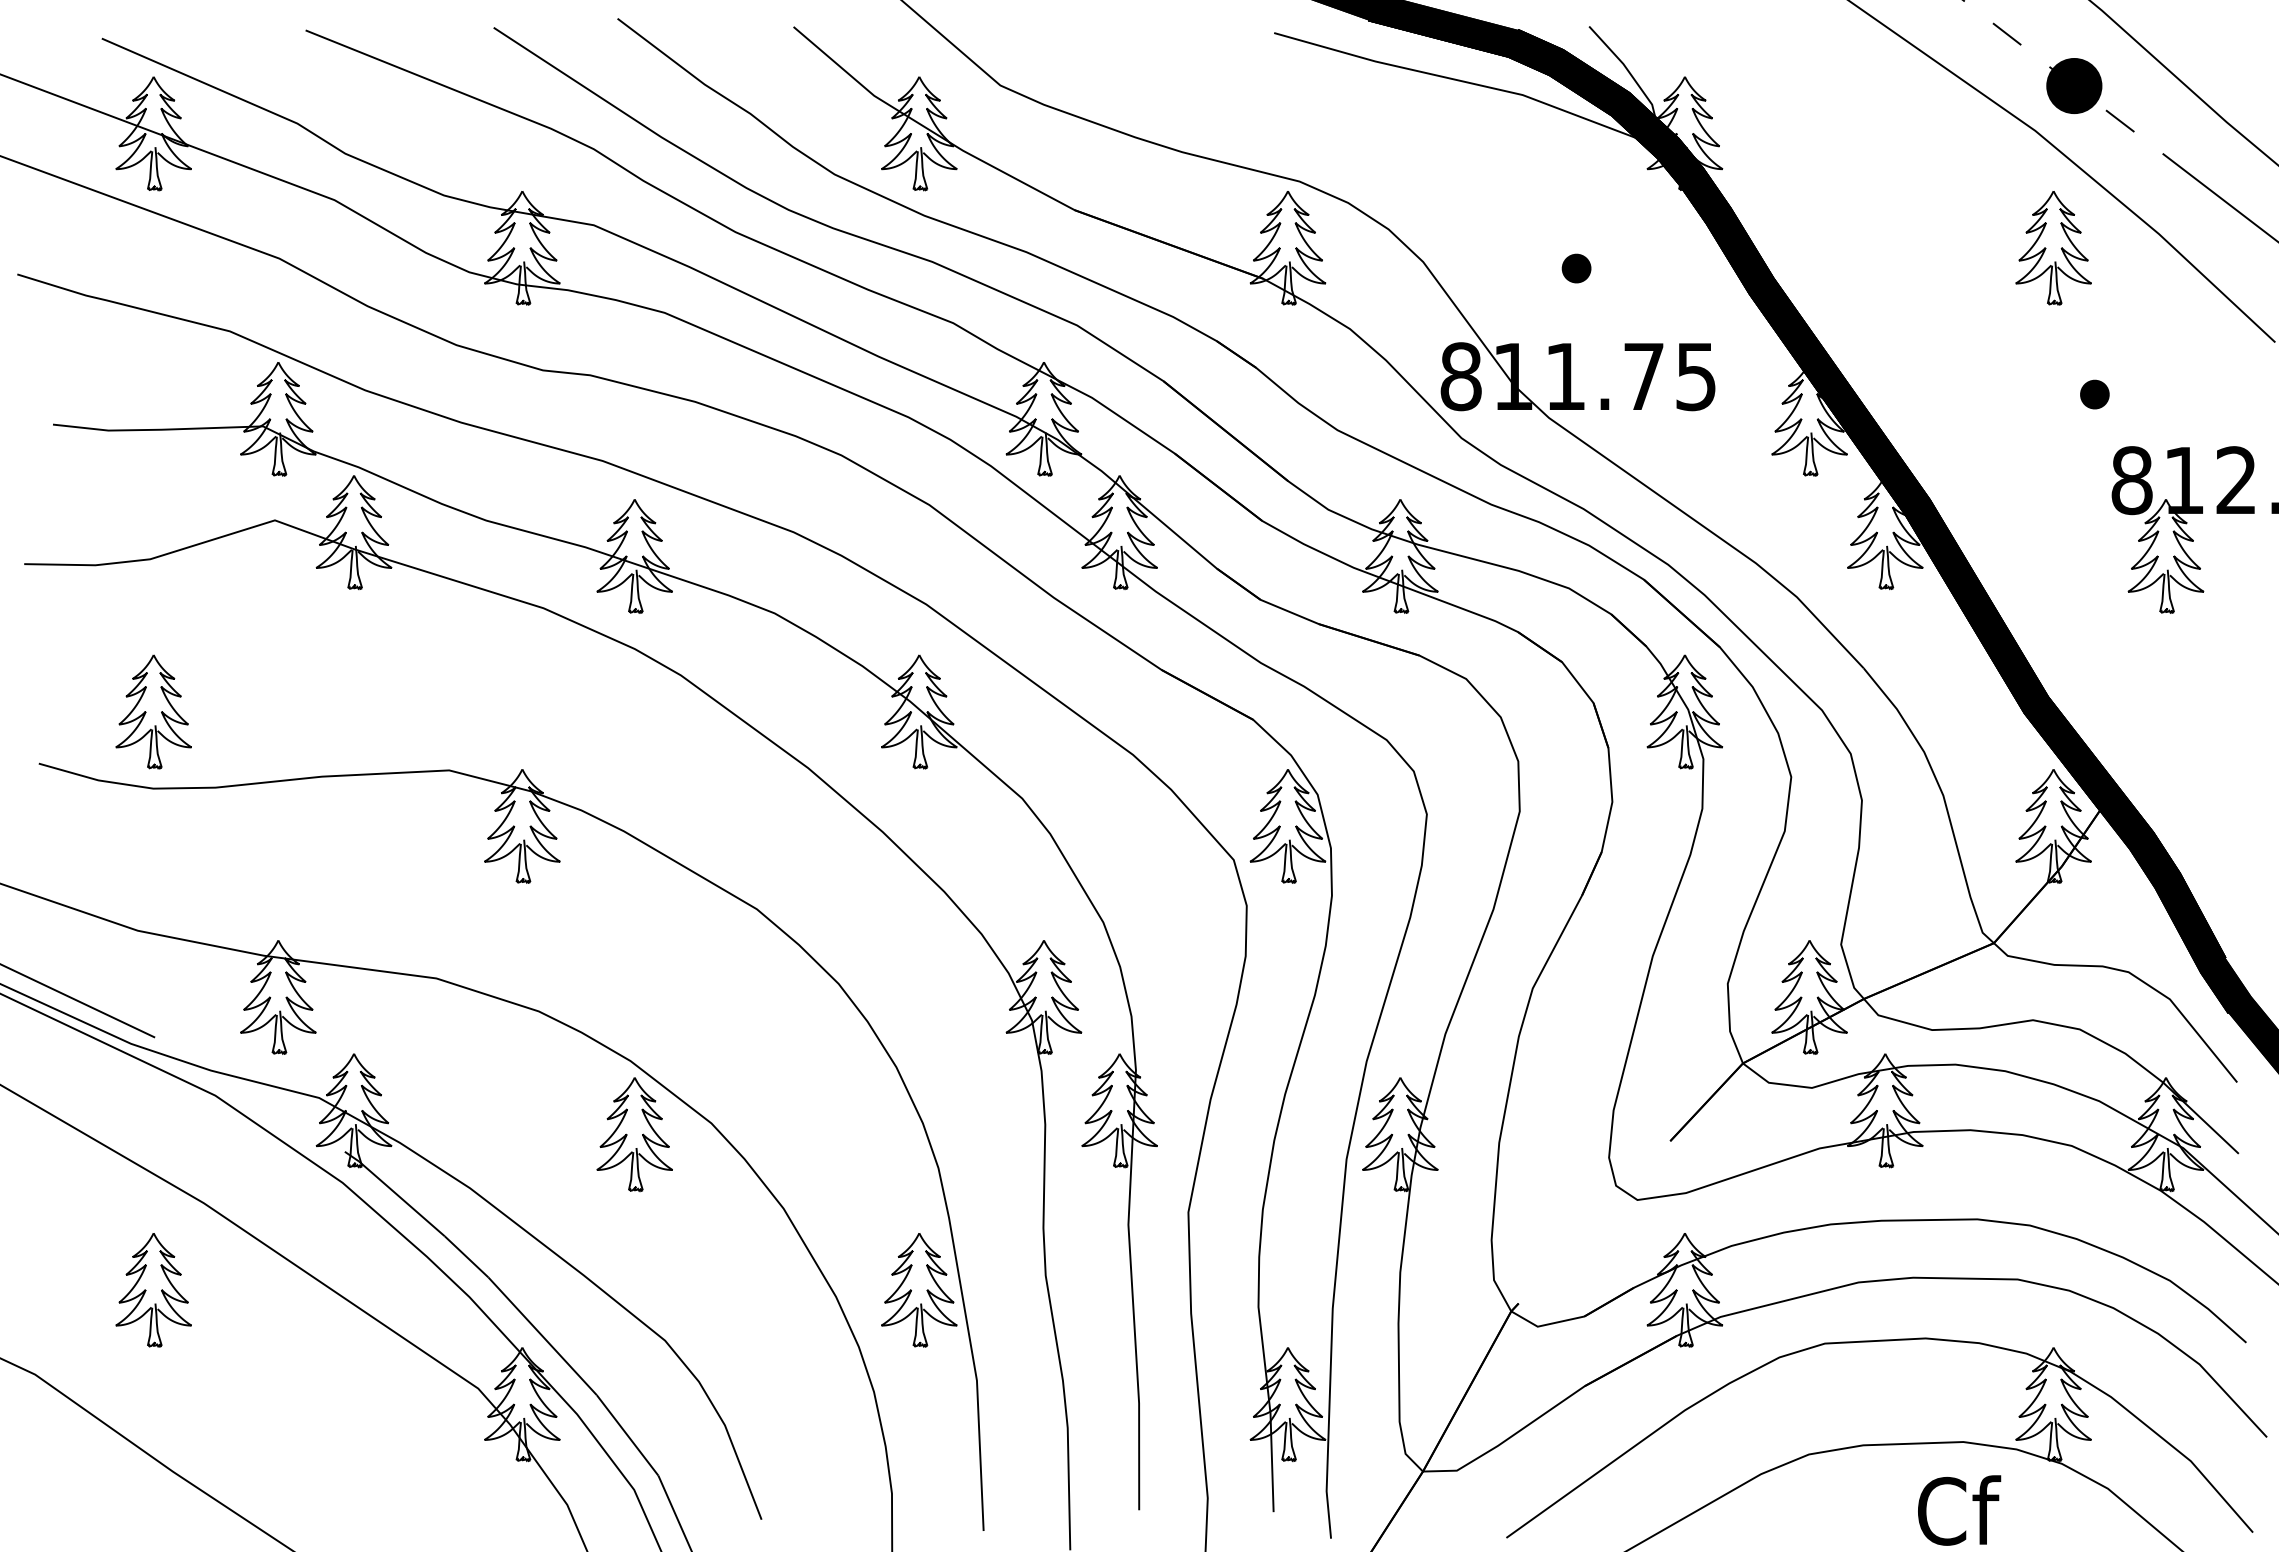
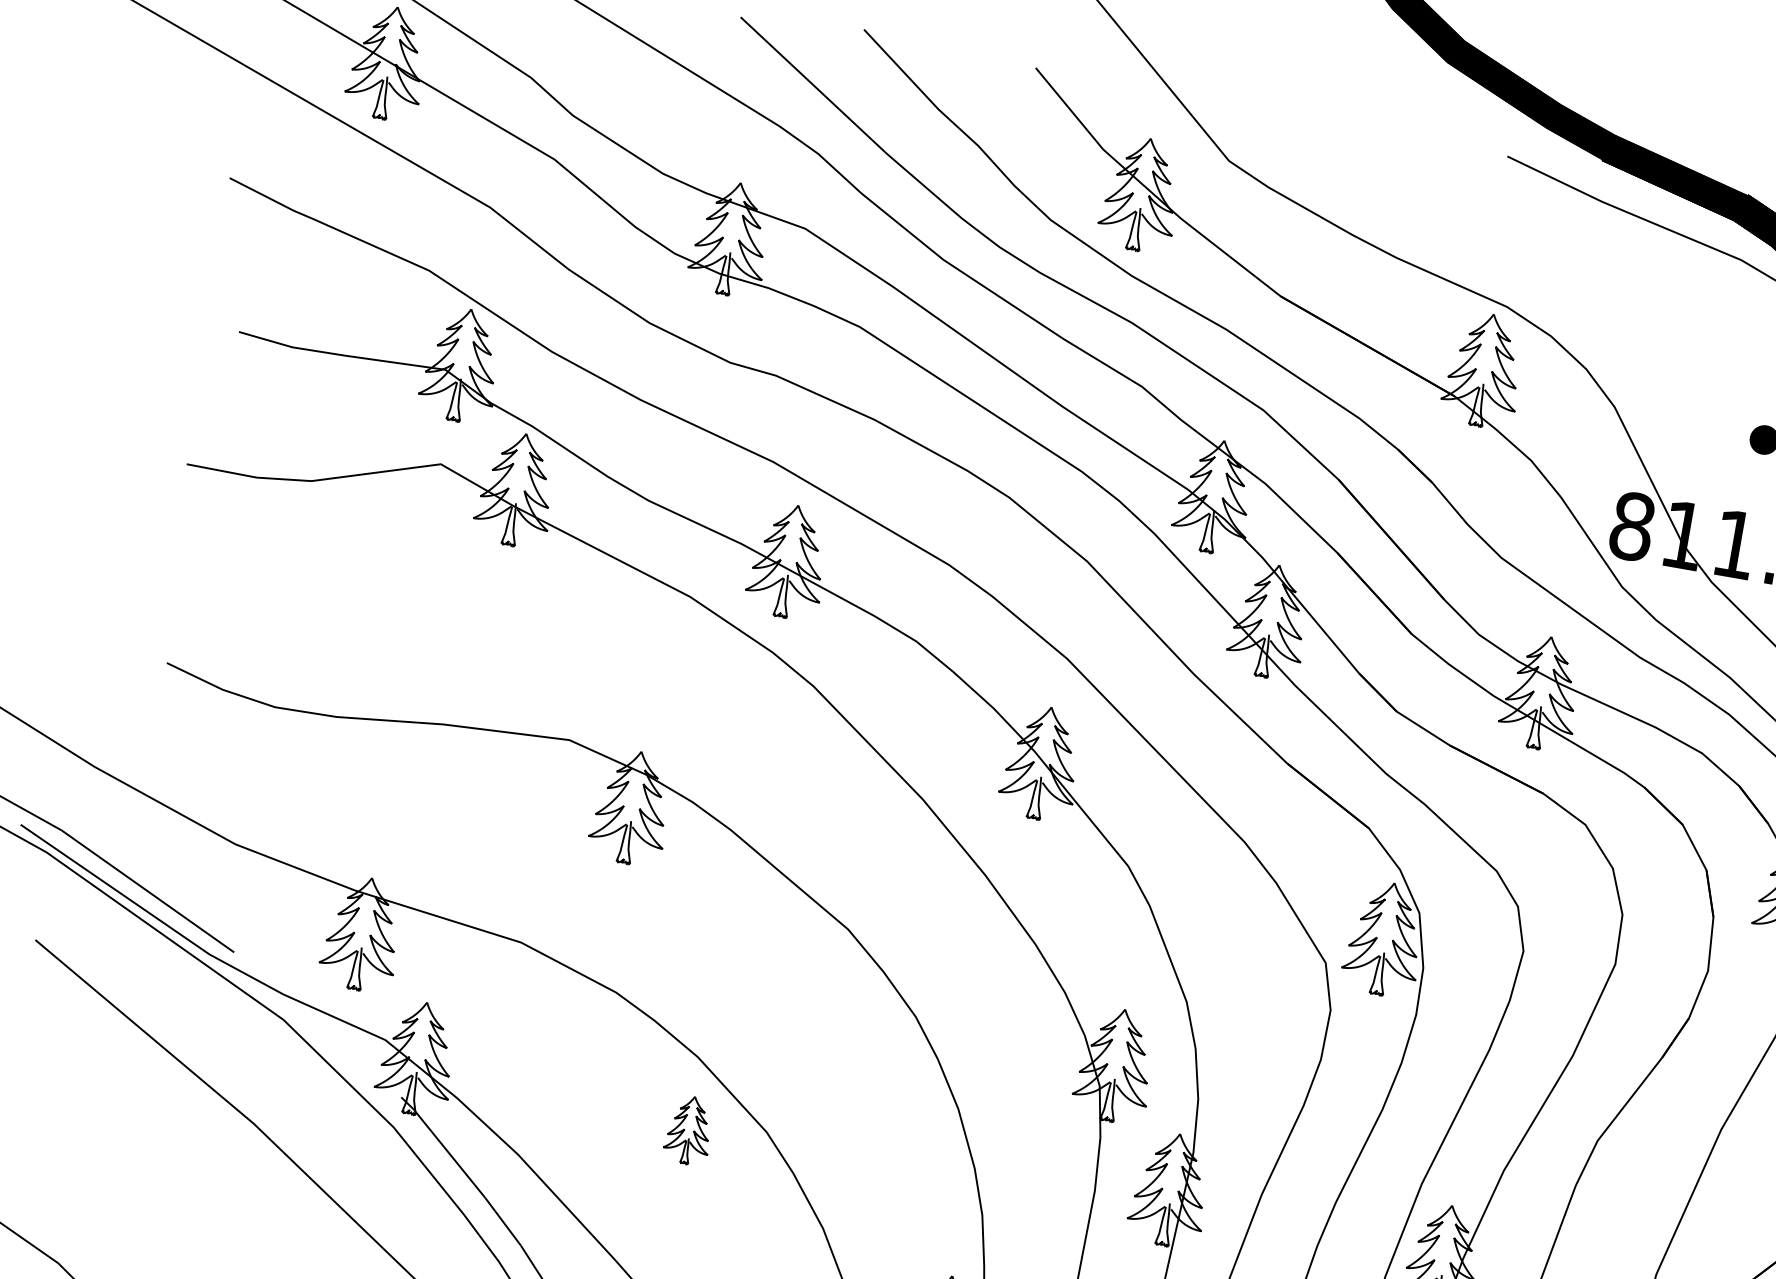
part: (153, 711) -> (288, 631), removed
part: (634, 1134) -> (689, 1130), size x0.6
part: (153, 1290) -> (189, 1200), removed

